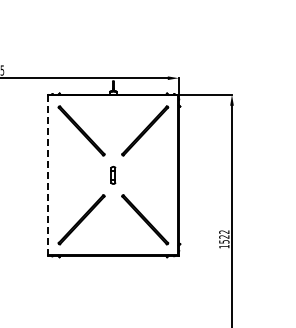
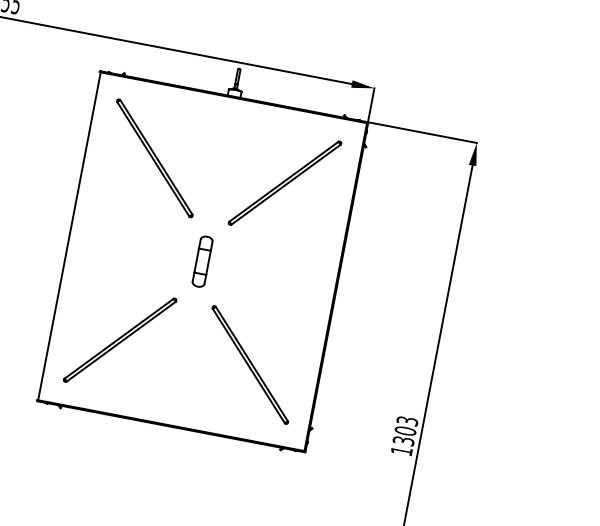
line: (48, 175) -> (69, 236), dashed -> solid
part: (113, 175) -> (202, 261), size x1.43
text: (224, 236) -> (406, 430), 1522 -> 1303

